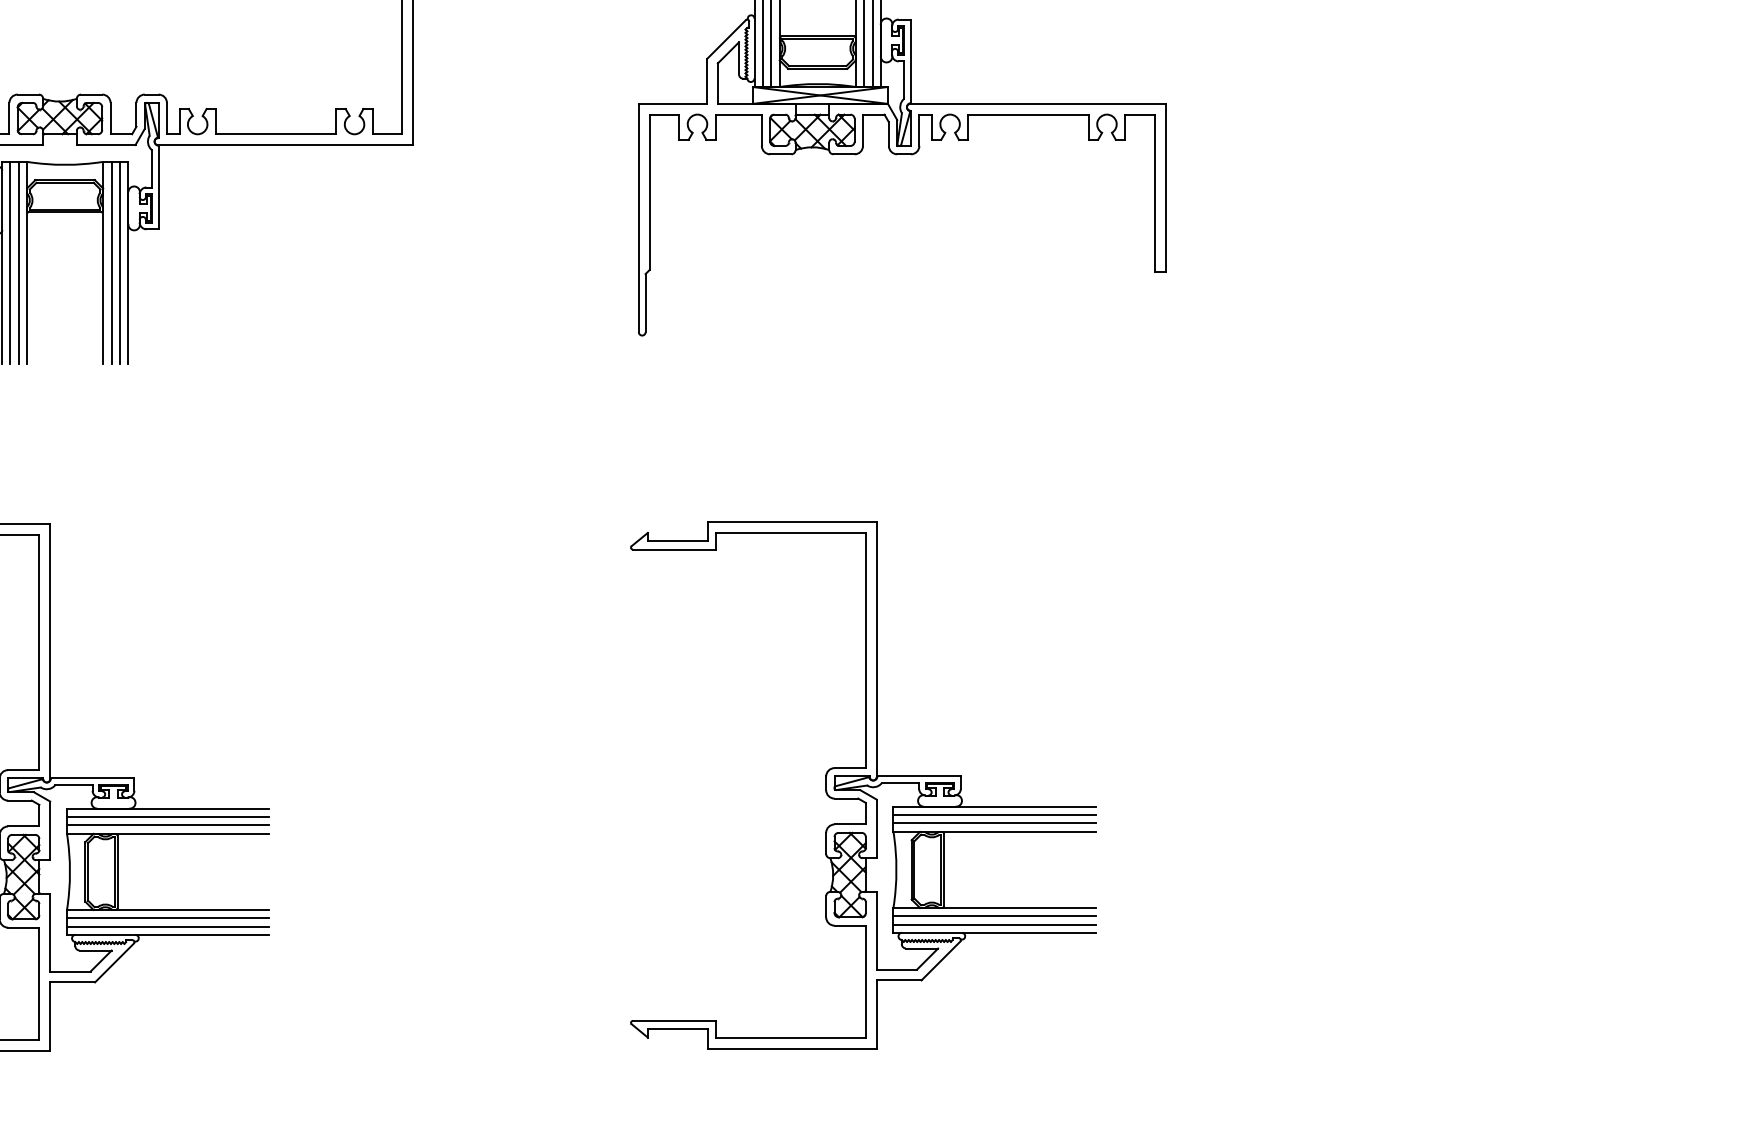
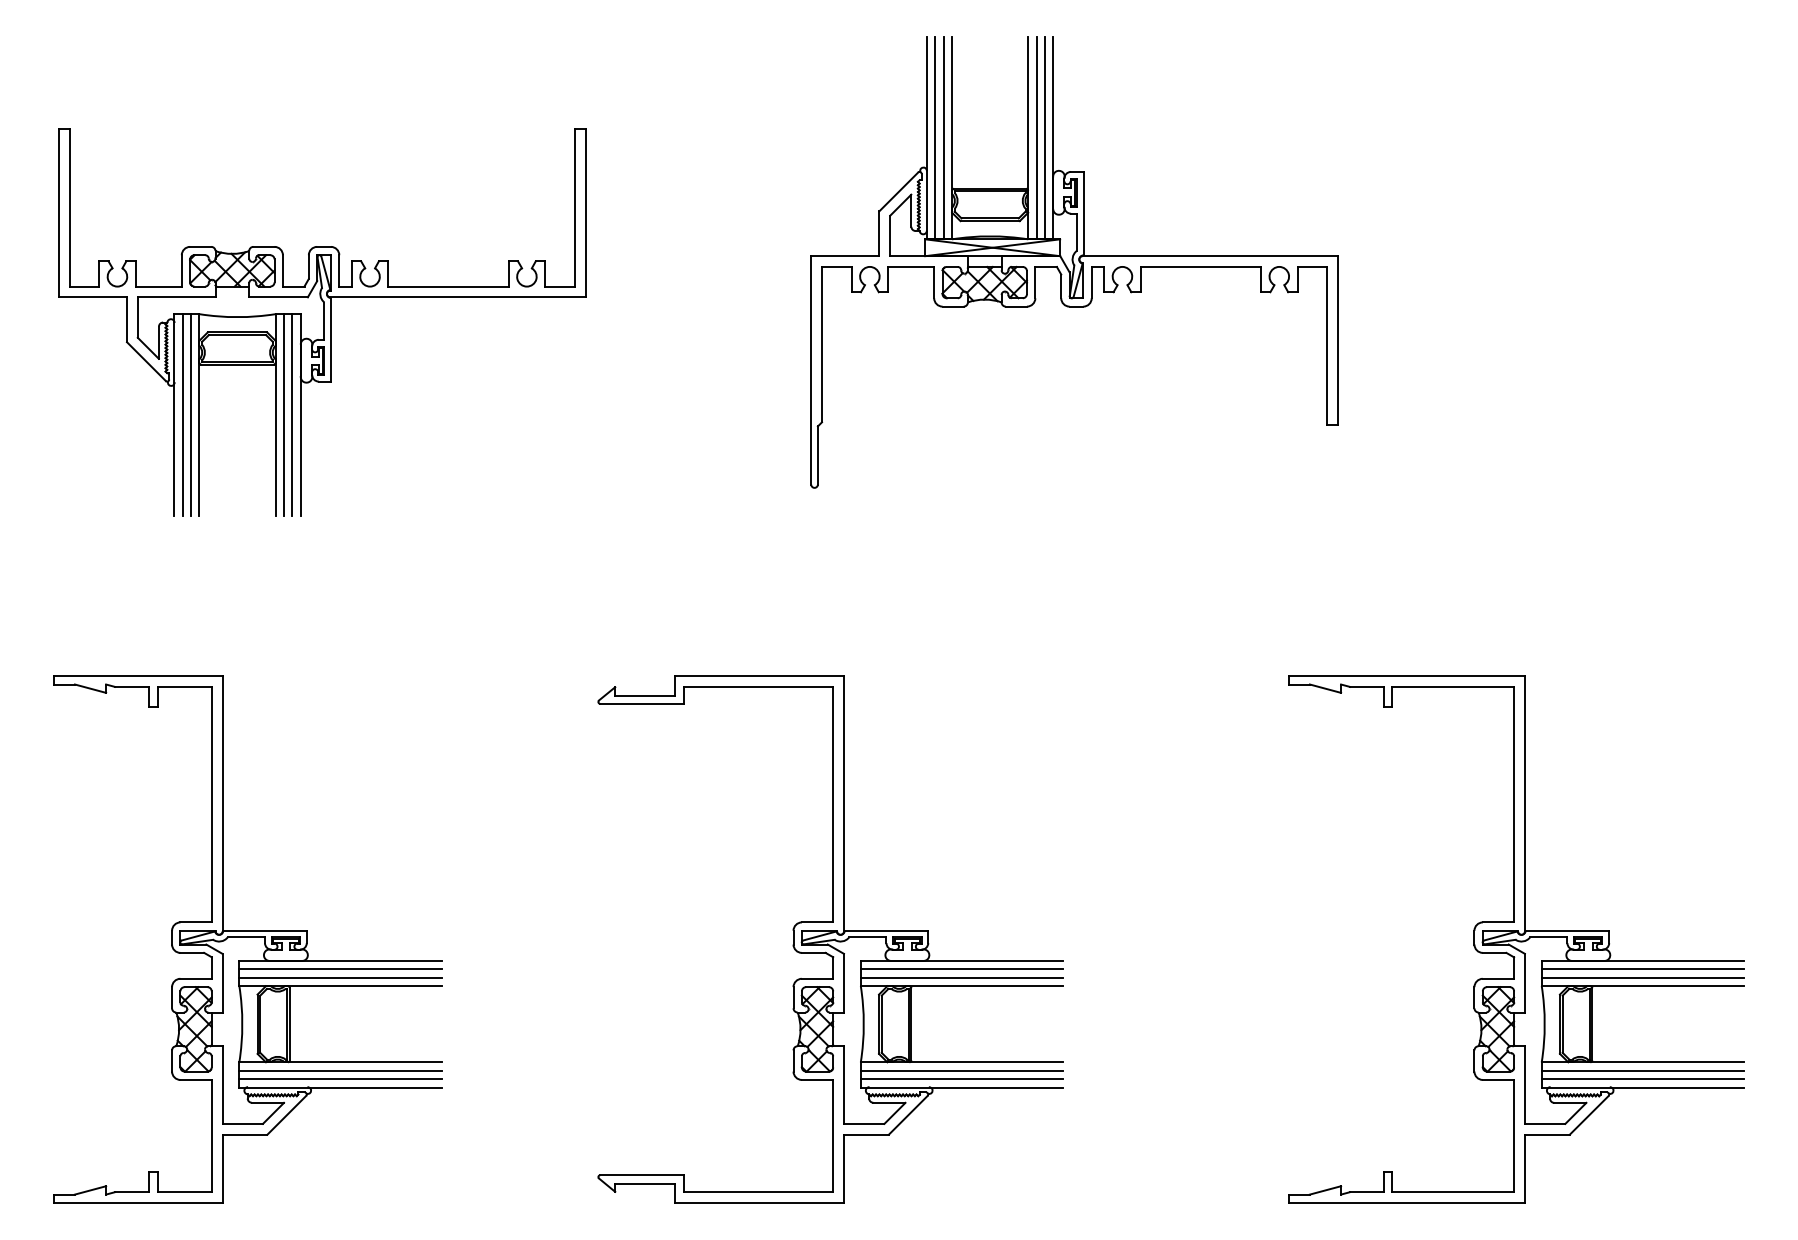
part: (863, 785) -> (830, 939), moved
part: (1344, 787) -> (1516, 939), added

